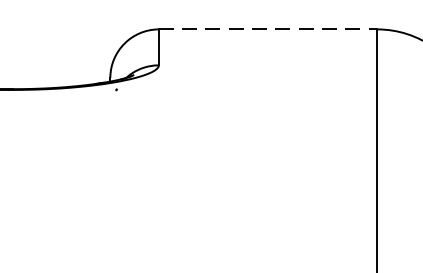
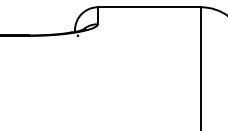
line: (268, 29) -> (149, 7), dashed -> solid

